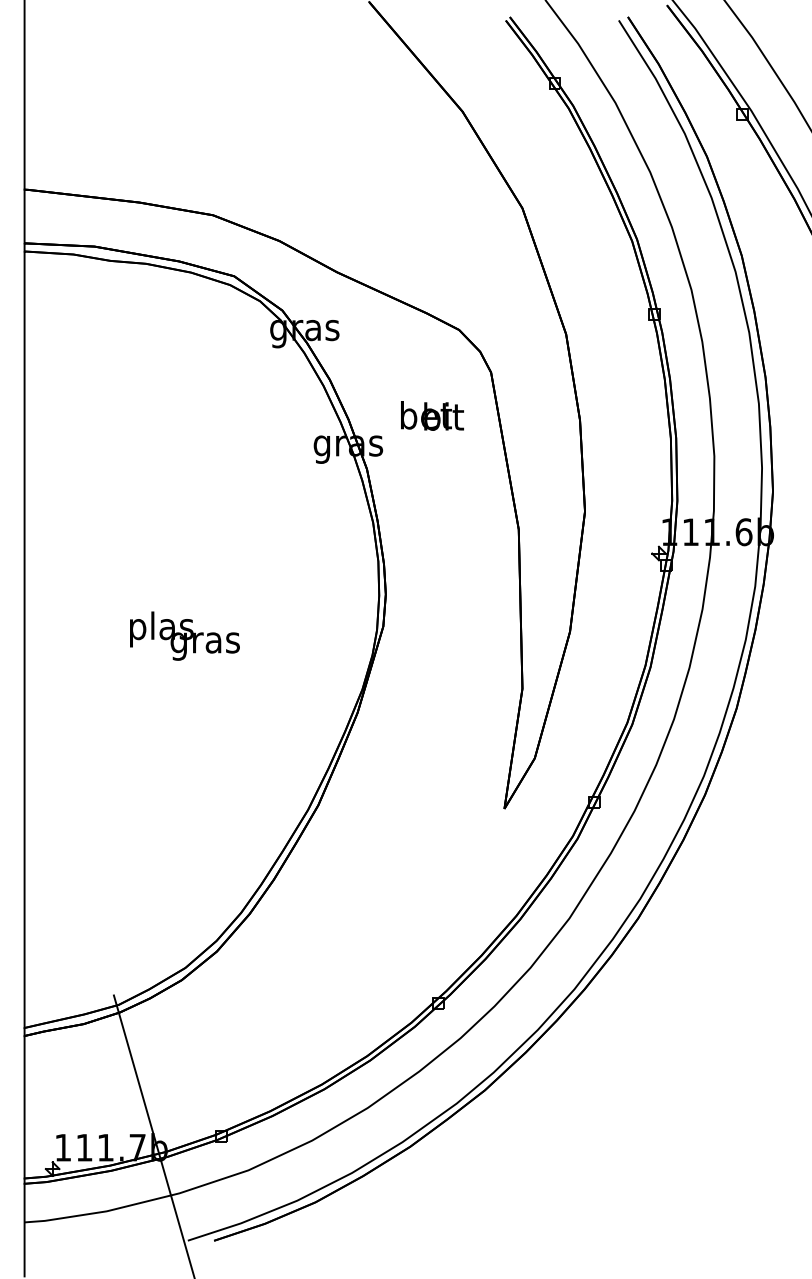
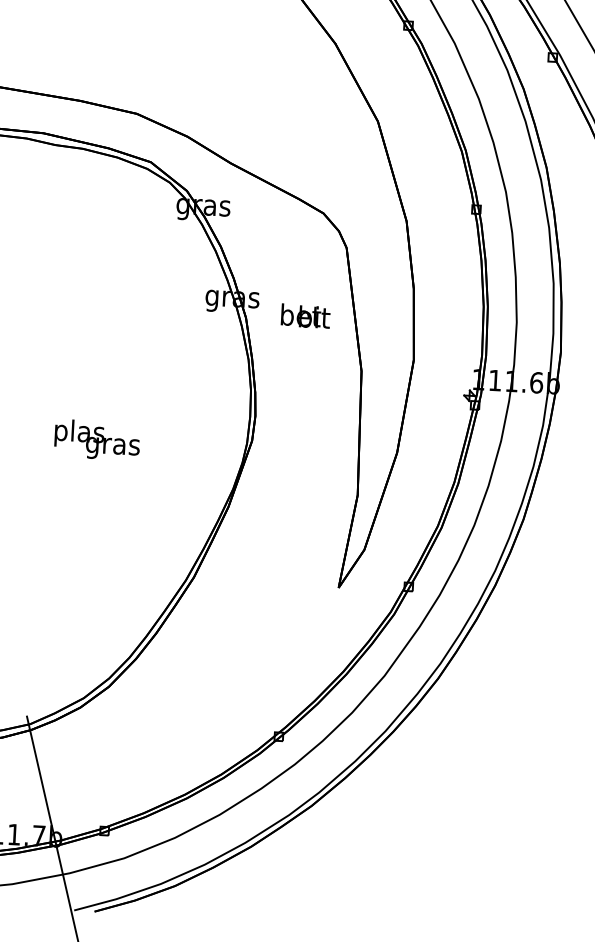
text: (432, 415) -> (305, 315), moved

